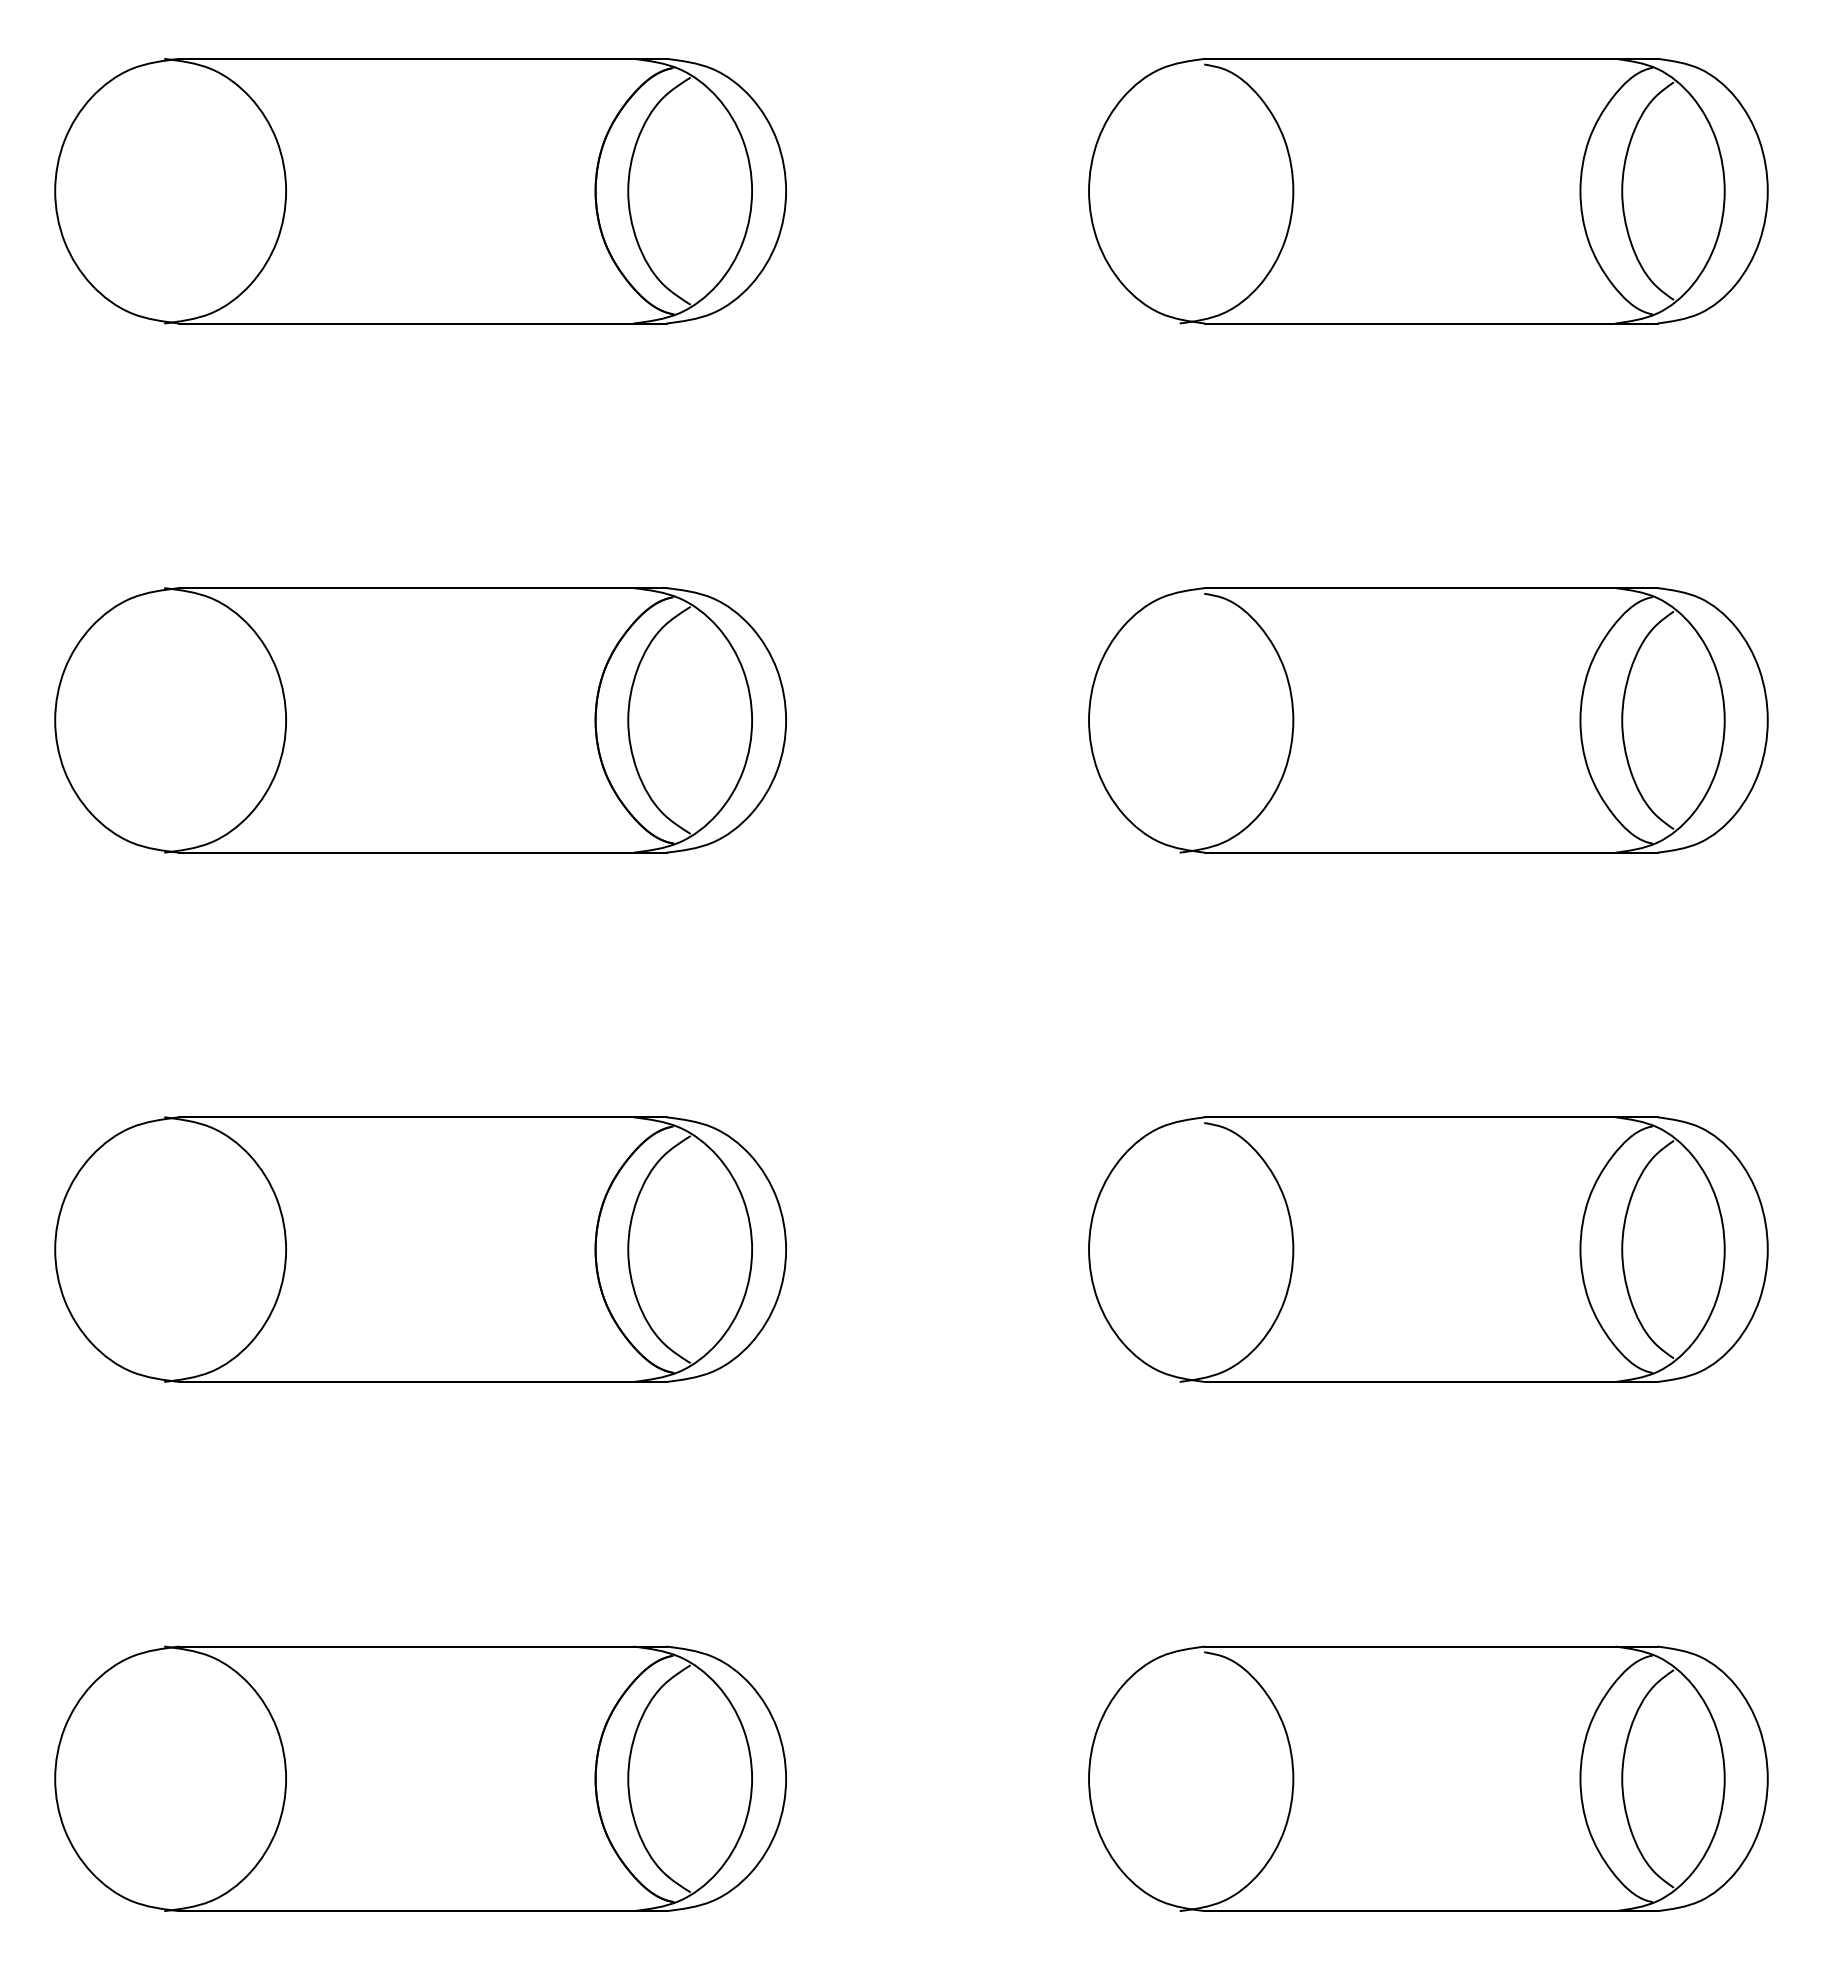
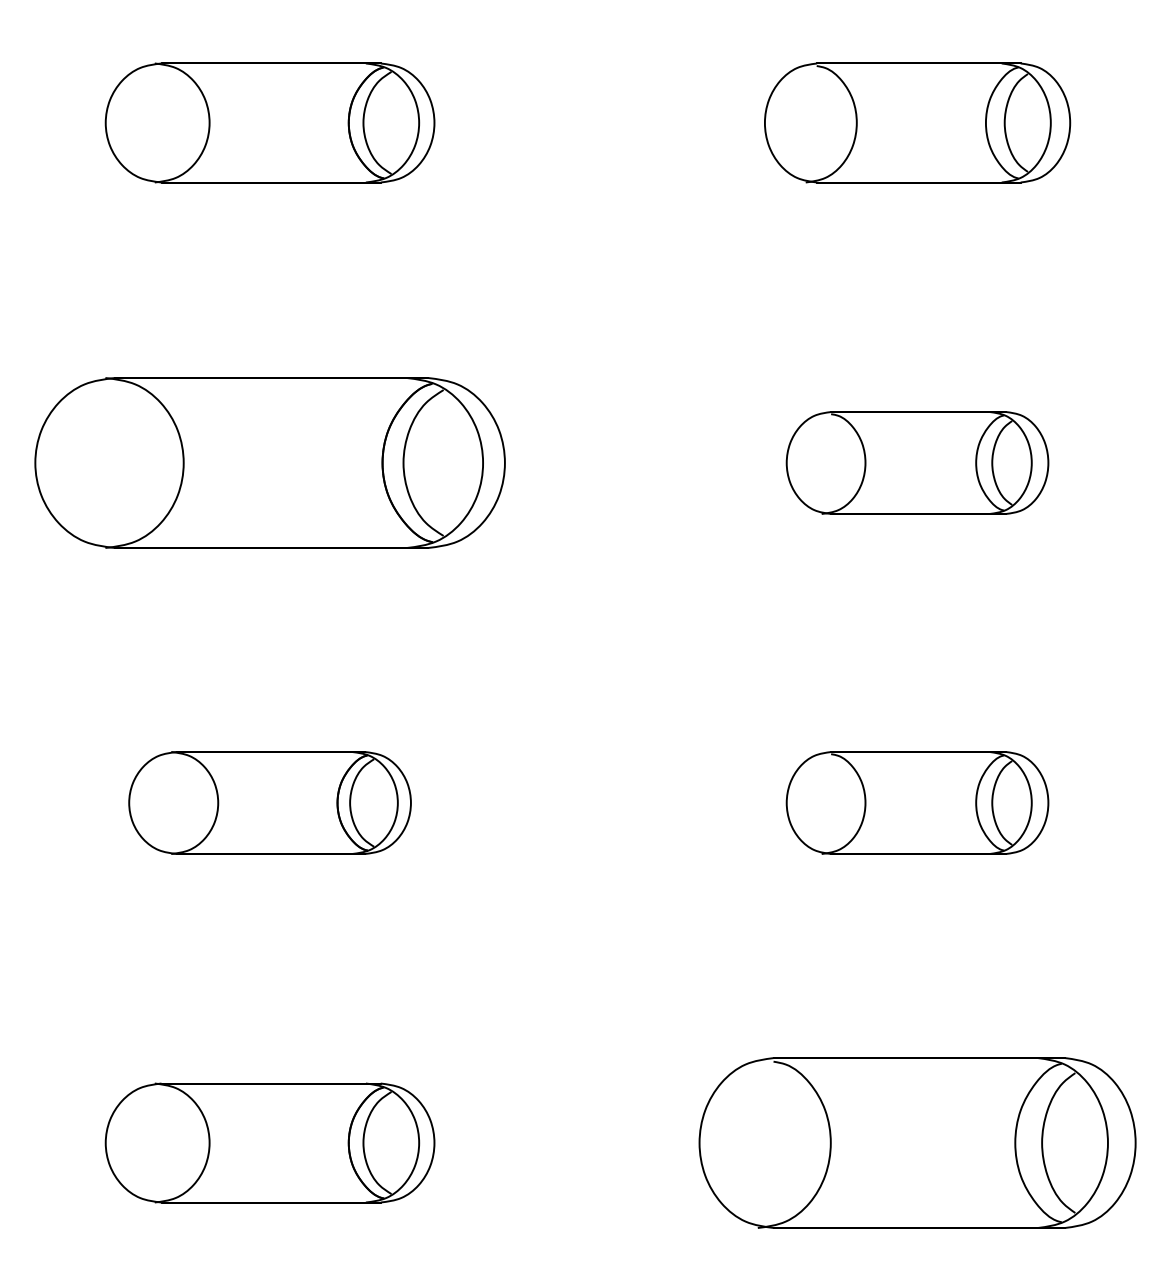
part: (419, 190) -> (269, 122), size x0.7
part: (1428, 190) -> (917, 122), size x0.7
part: (1428, 719) -> (917, 462), size x0.6
part: (419, 1248) -> (269, 802), size x0.6
part: (1428, 1248) -> (917, 802), size x0.6
part: (419, 1778) -> (269, 1142), size x0.7

